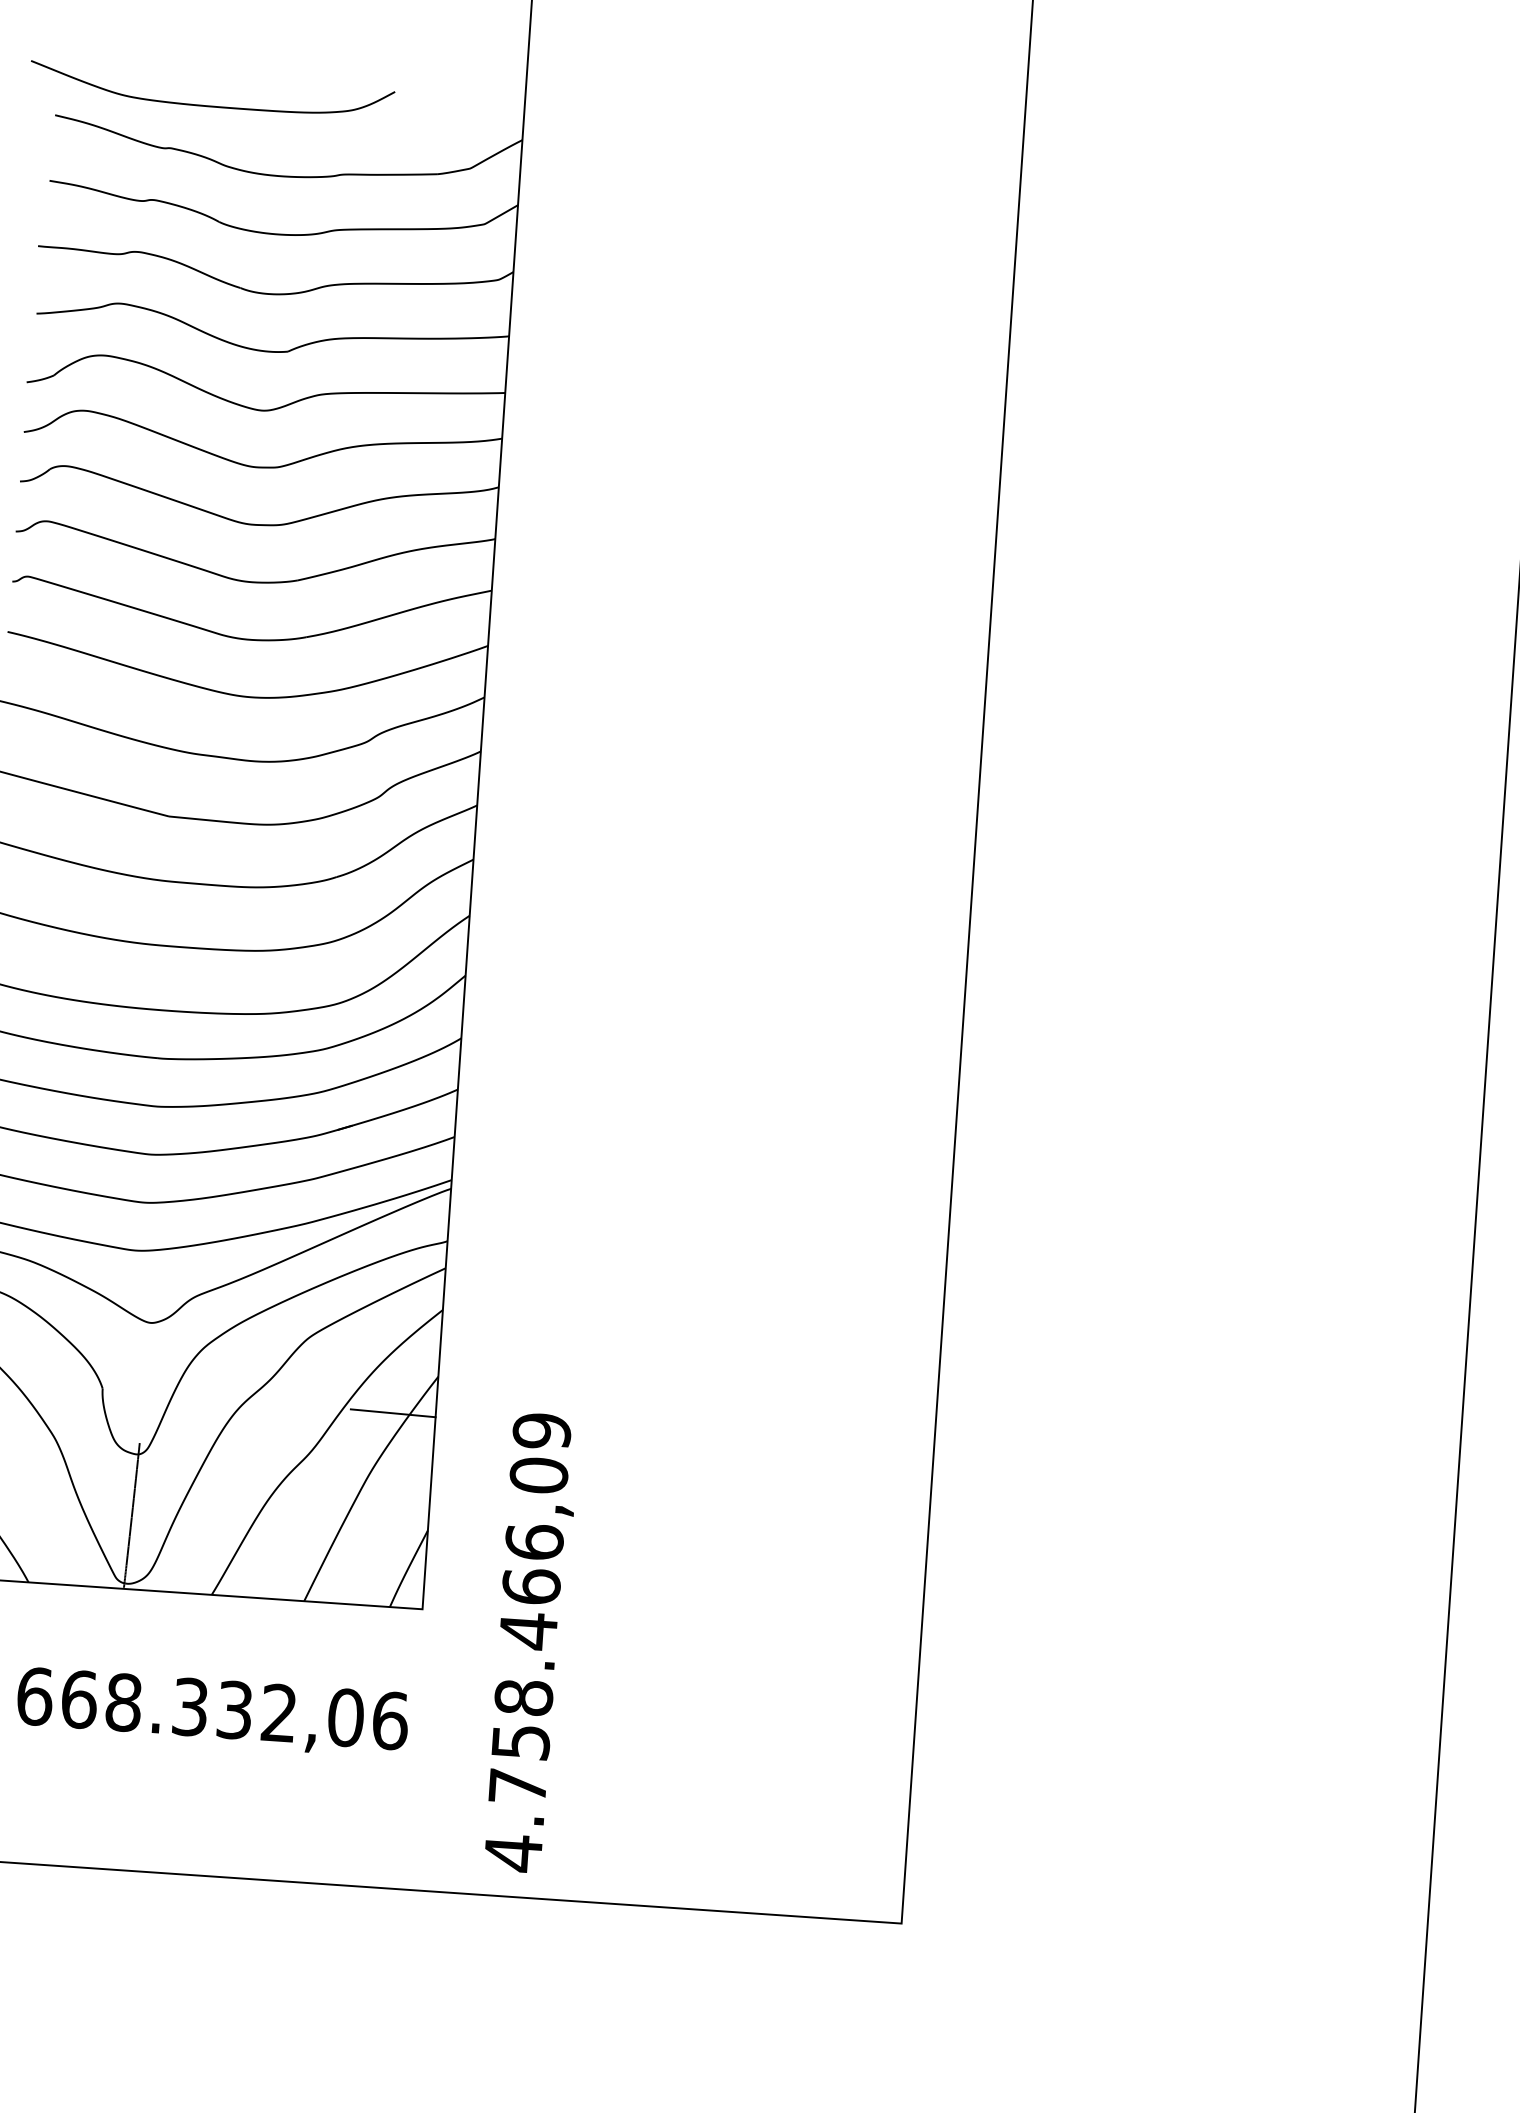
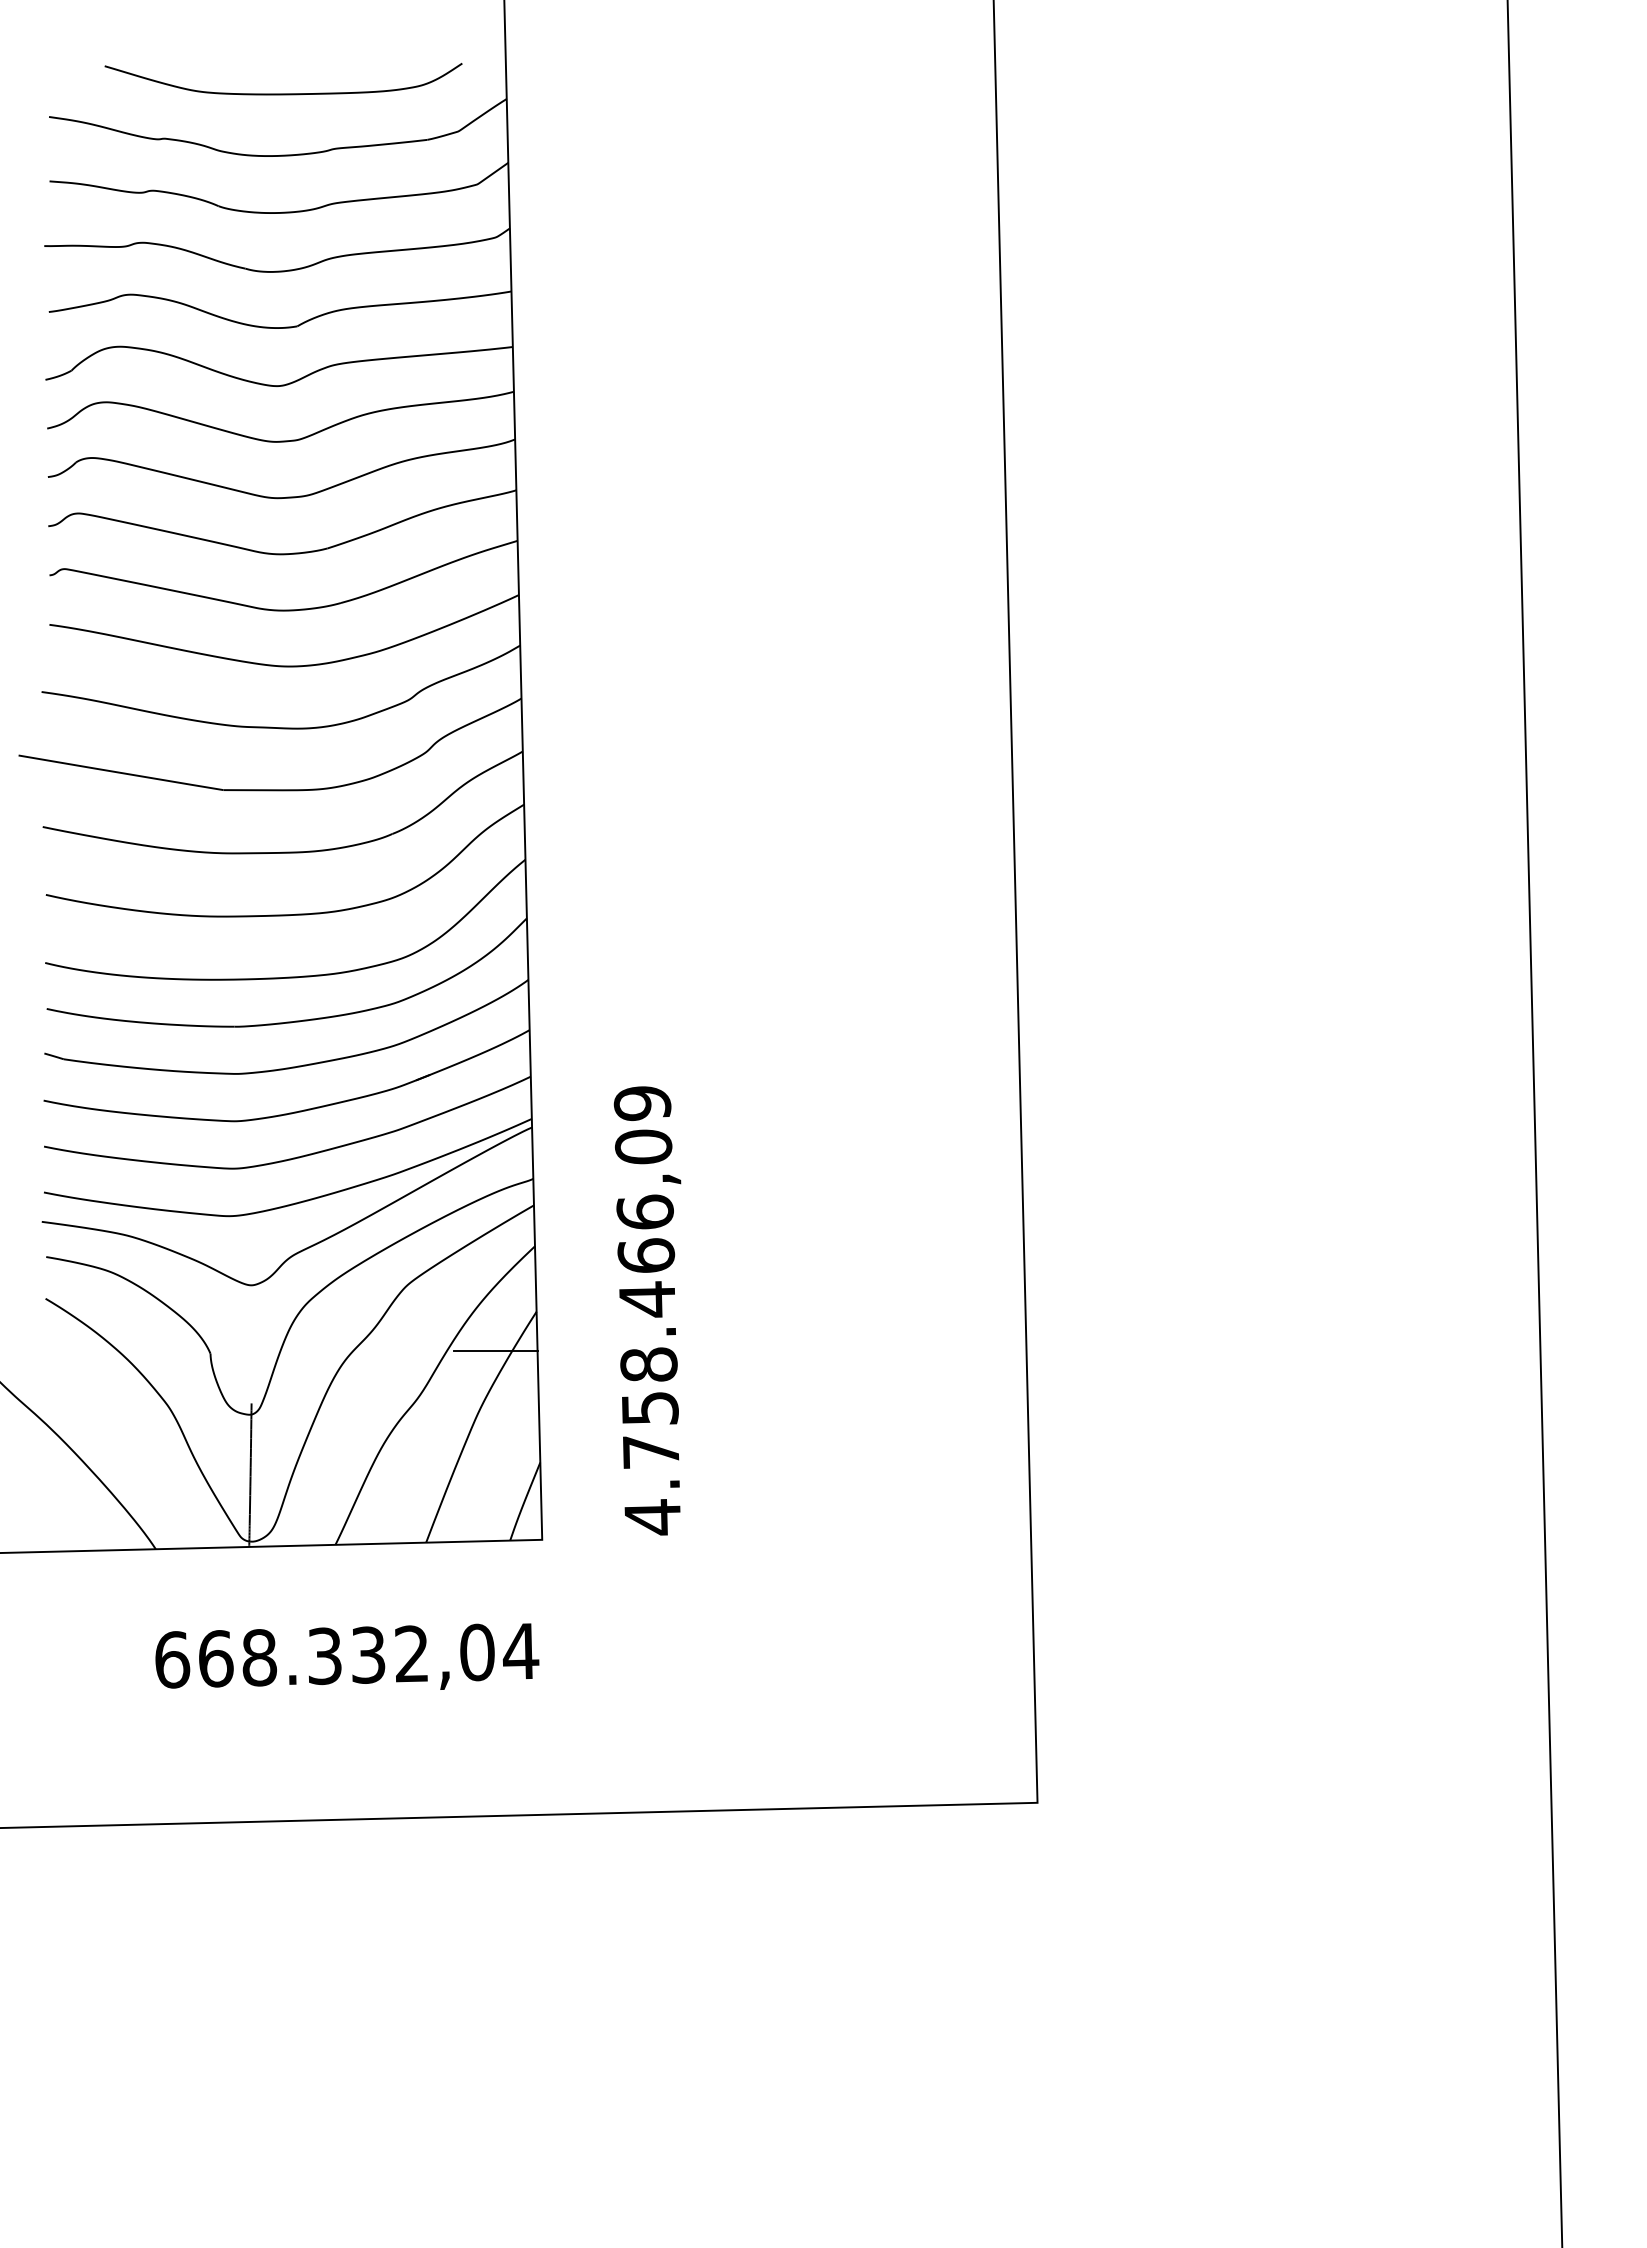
curve: (210, 105) -> (283, 93), moved
text: (527, 1642) -> (647, 1310), moved
text: (389, 1720) -> (520, 1651), 668.332,06 -> 668.332,04

